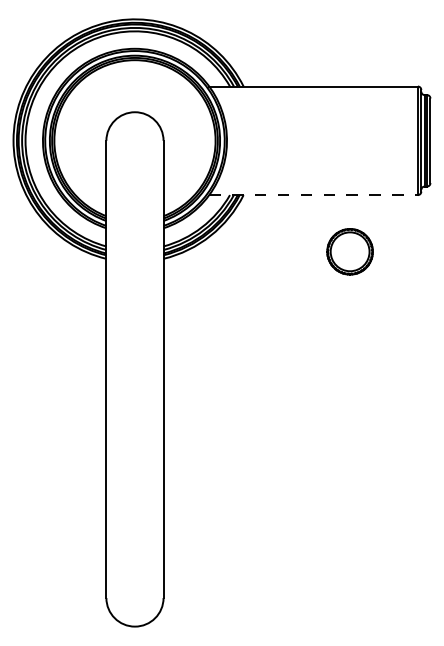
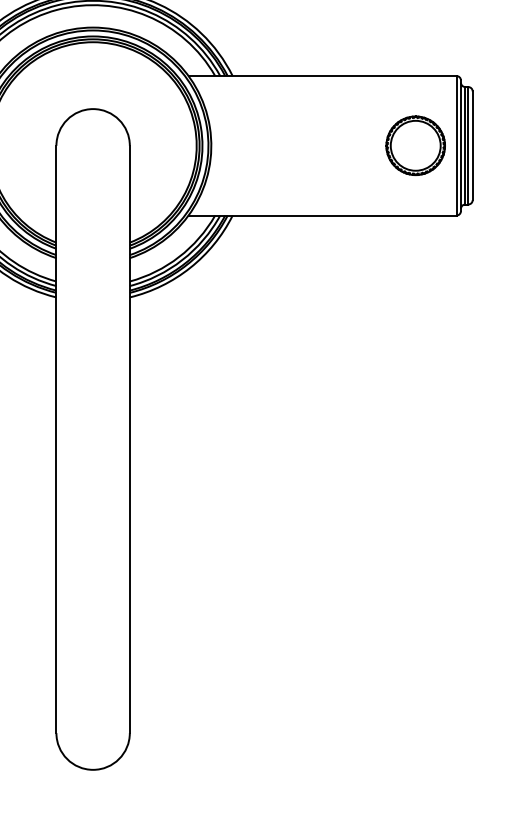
line: (314, 195) -> (323, 216), dashed -> solid
part: (349, 251) -> (414, 145), moved

